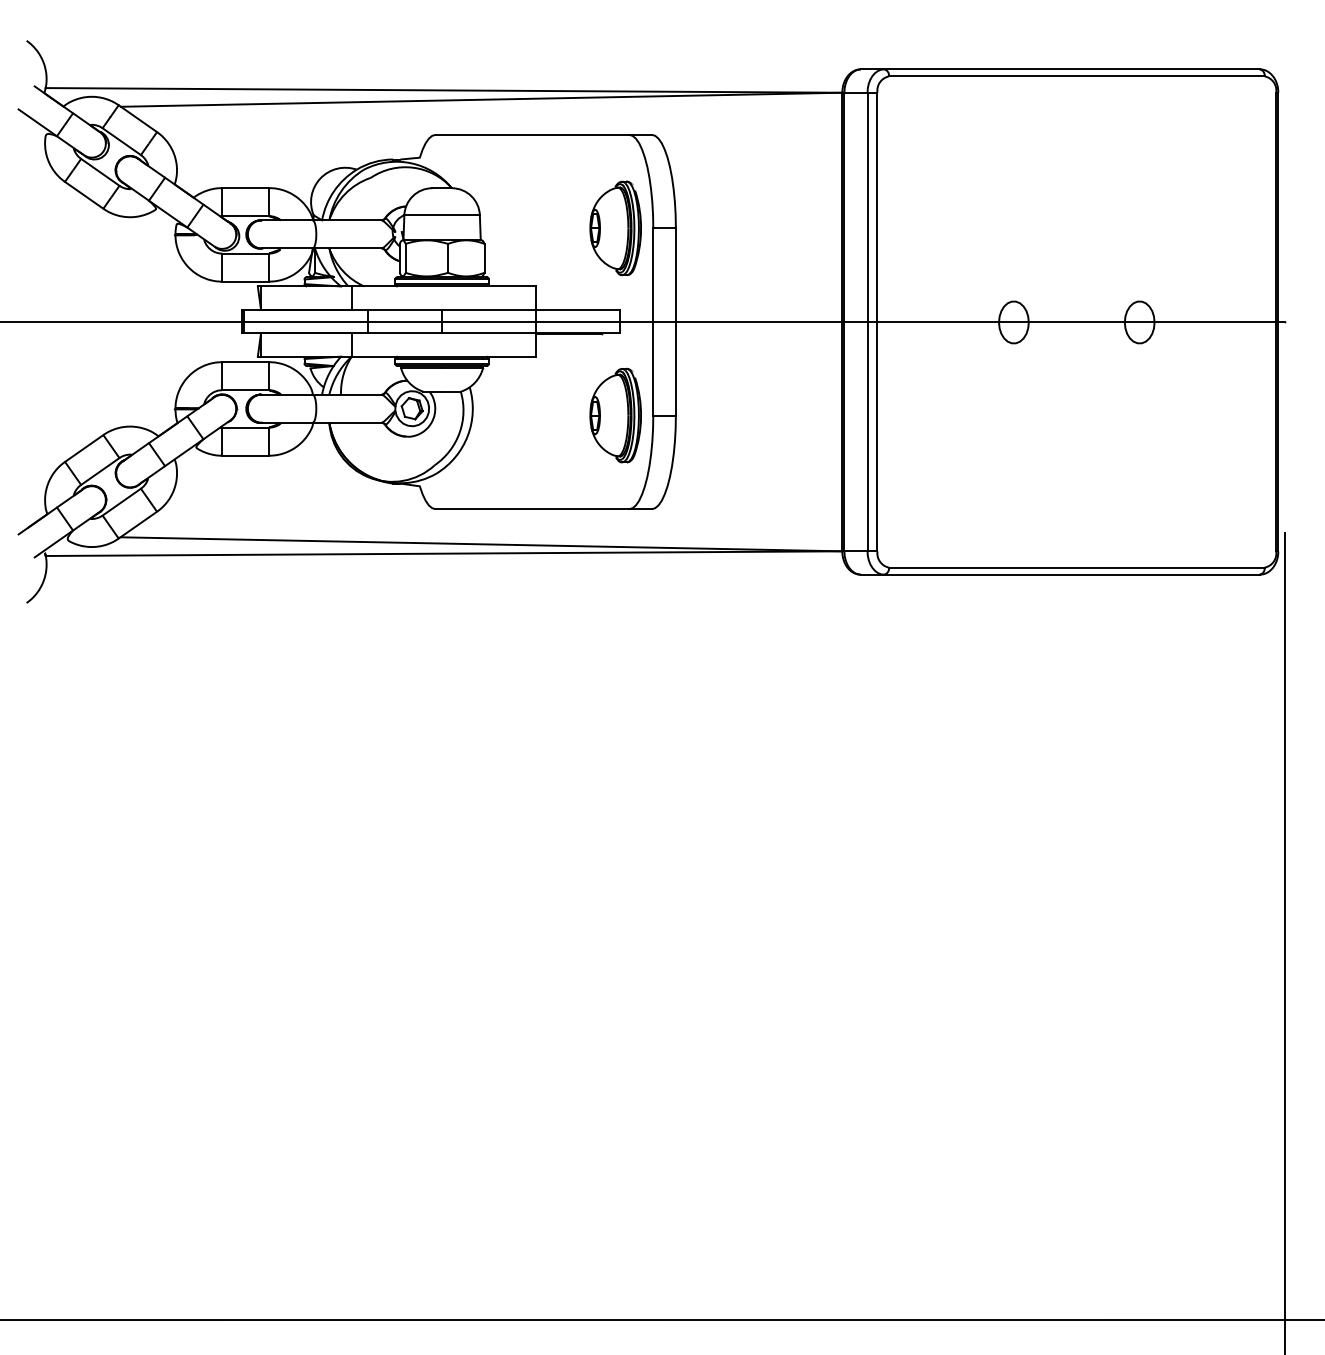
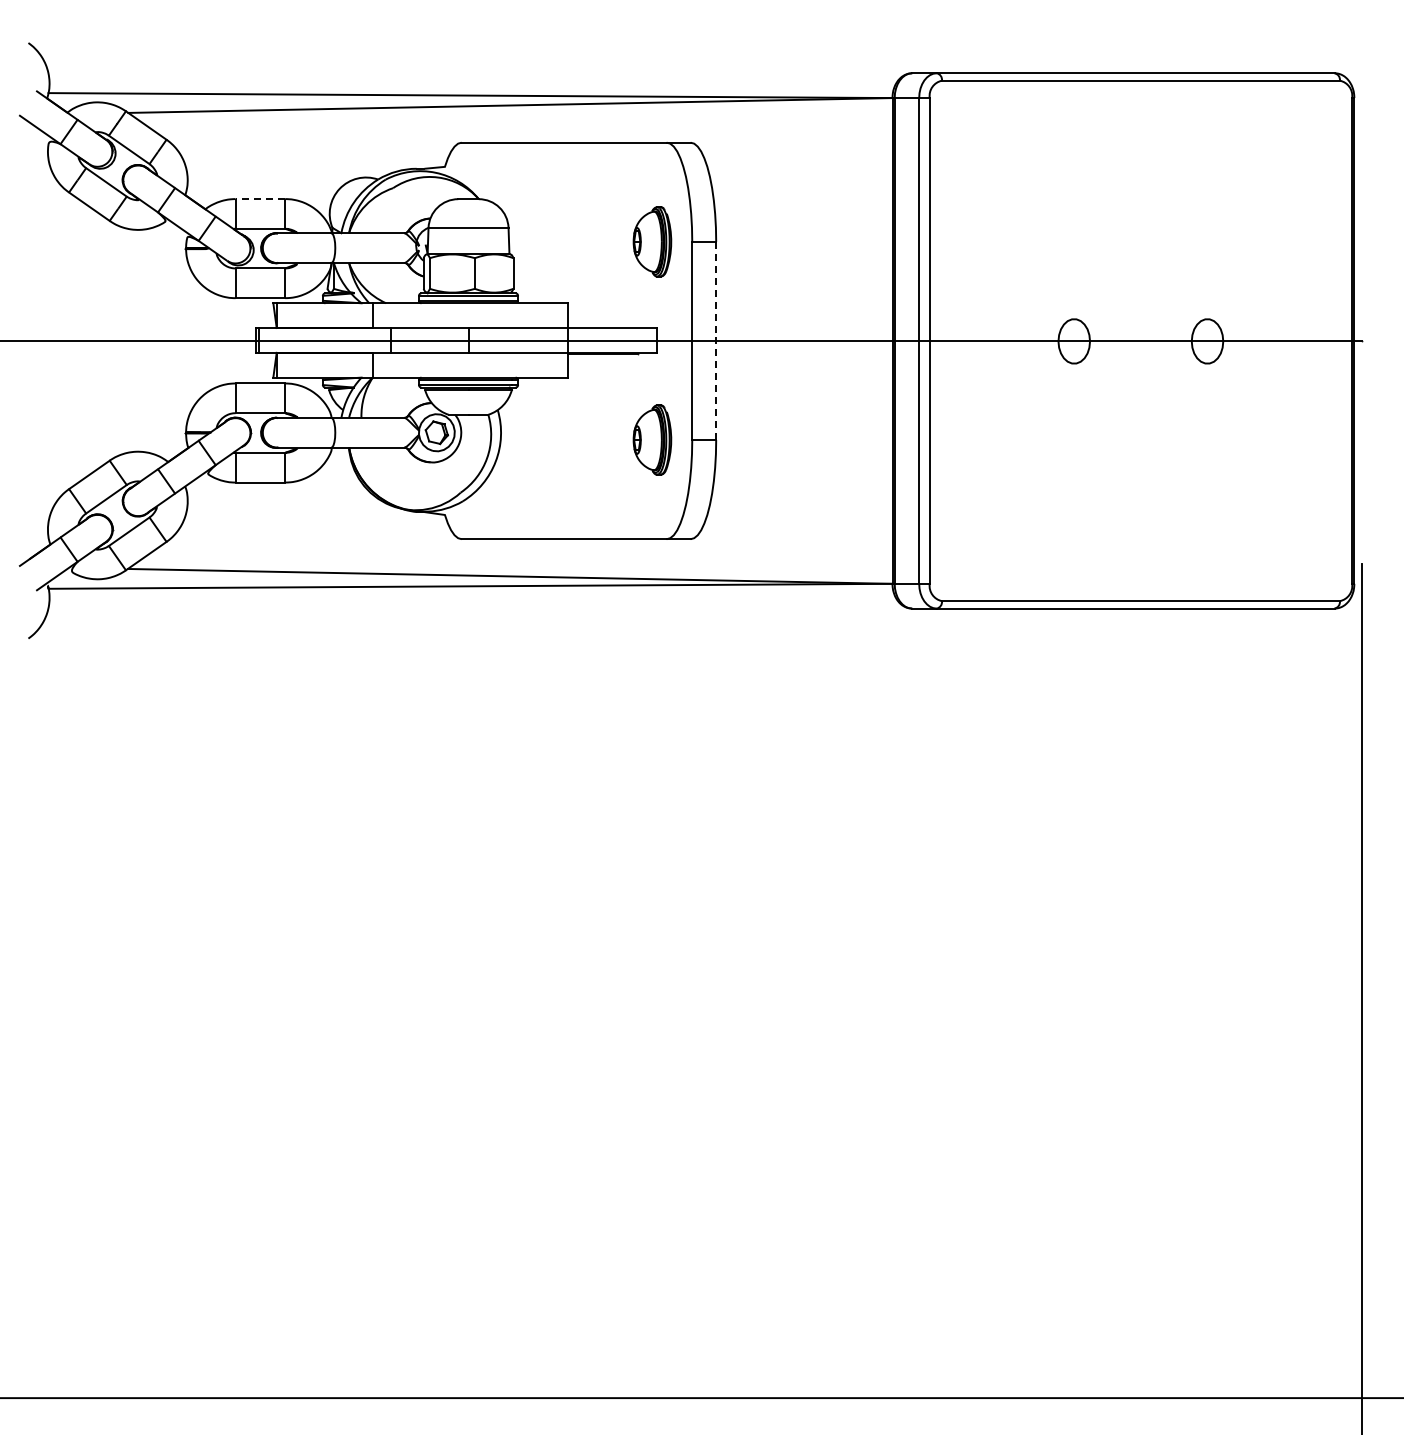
line: (245, 188) -> (260, 199), solid -> dashed
part: (615, 228) -> (652, 241), size x0.7
line: (676, 322) -> (716, 341), solid -> dashed
part: (615, 415) -> (652, 439), size x0.7

